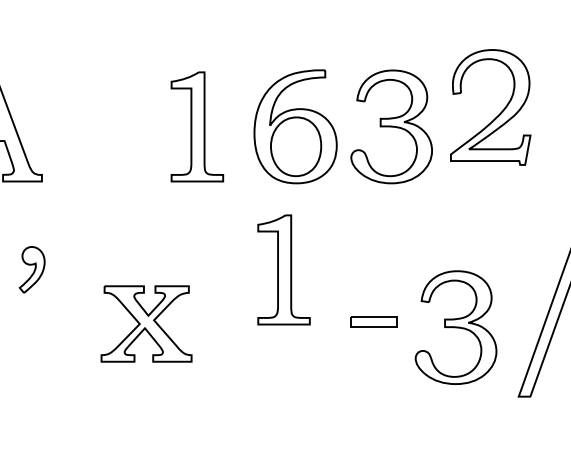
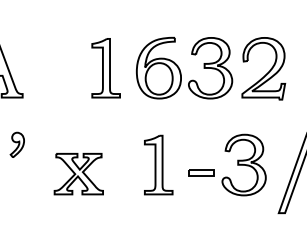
part: (490, 106) -> (263, 68), moved
part: (283, 268) -> (158, 164), moved
part: (454, 326) -> (243, 164), moved

